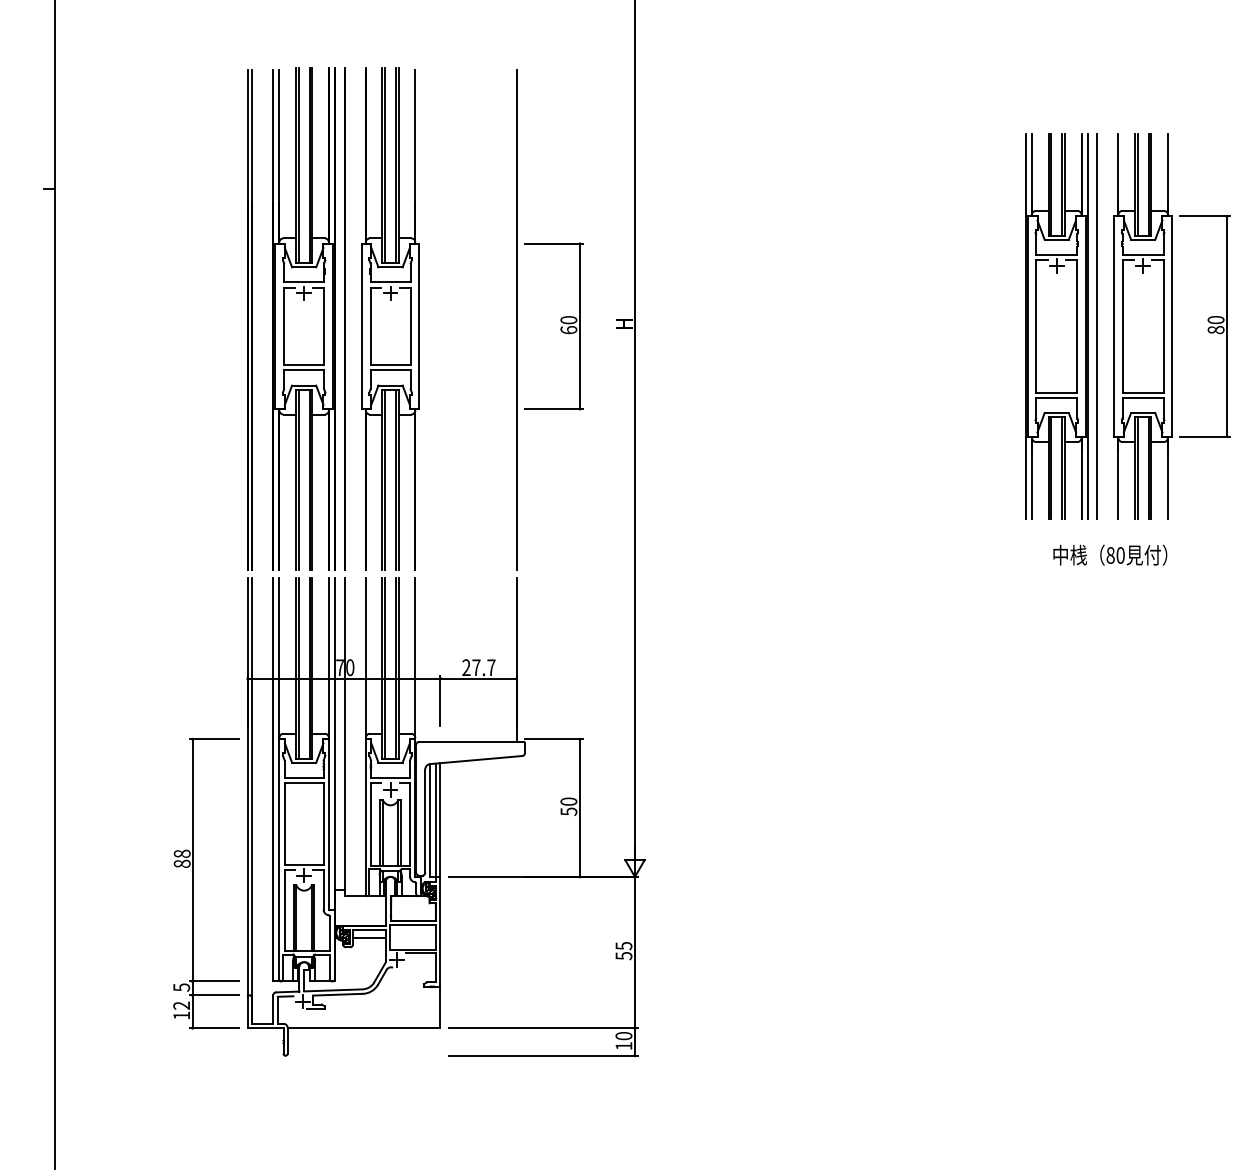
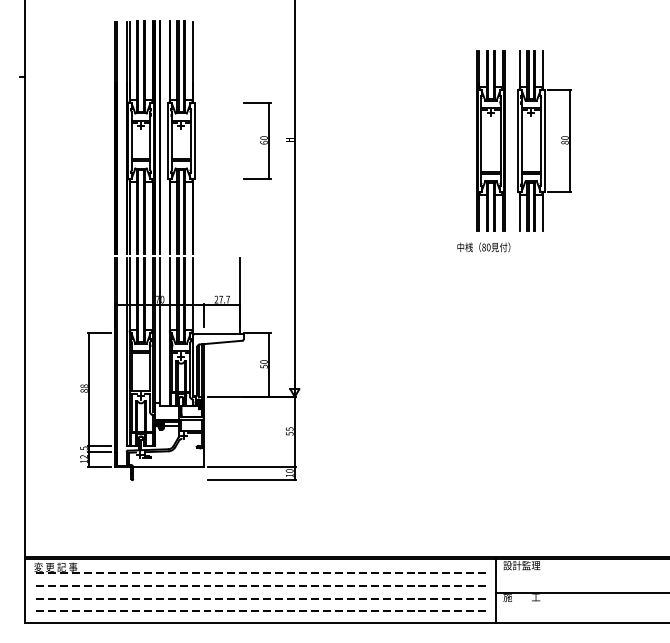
line: (515, 321) -> (239, 138), removed
line: (1096, 325) -> (509, 140), removed
text: (1109, 555) -> (483, 247), moved

